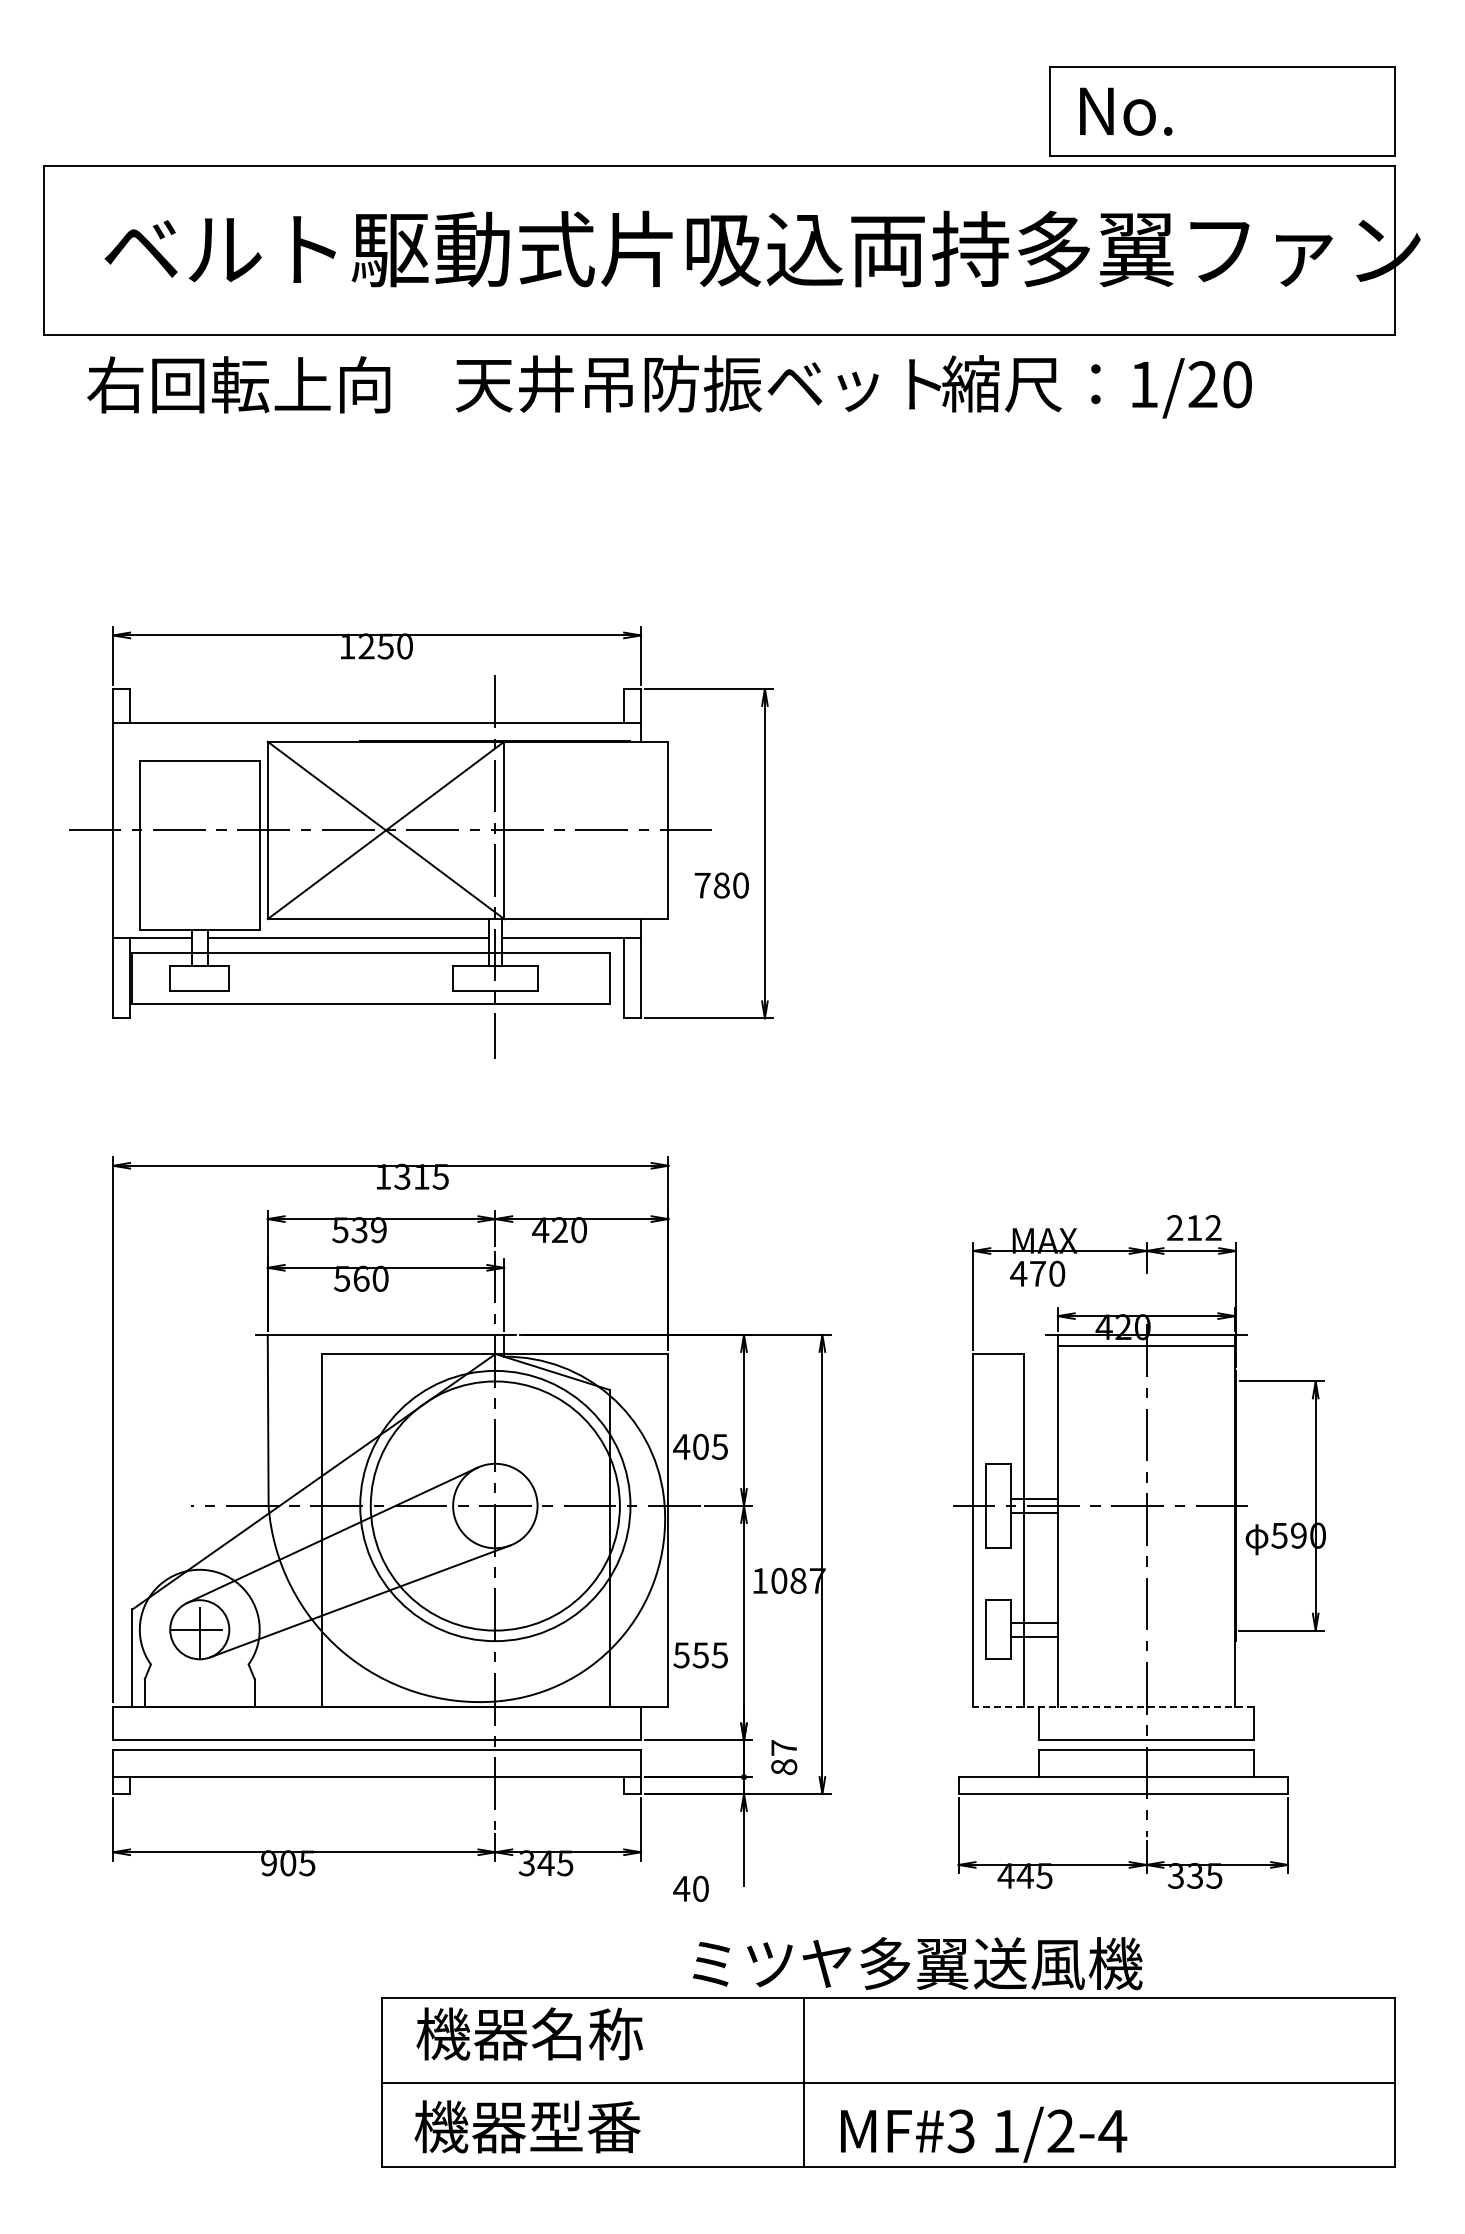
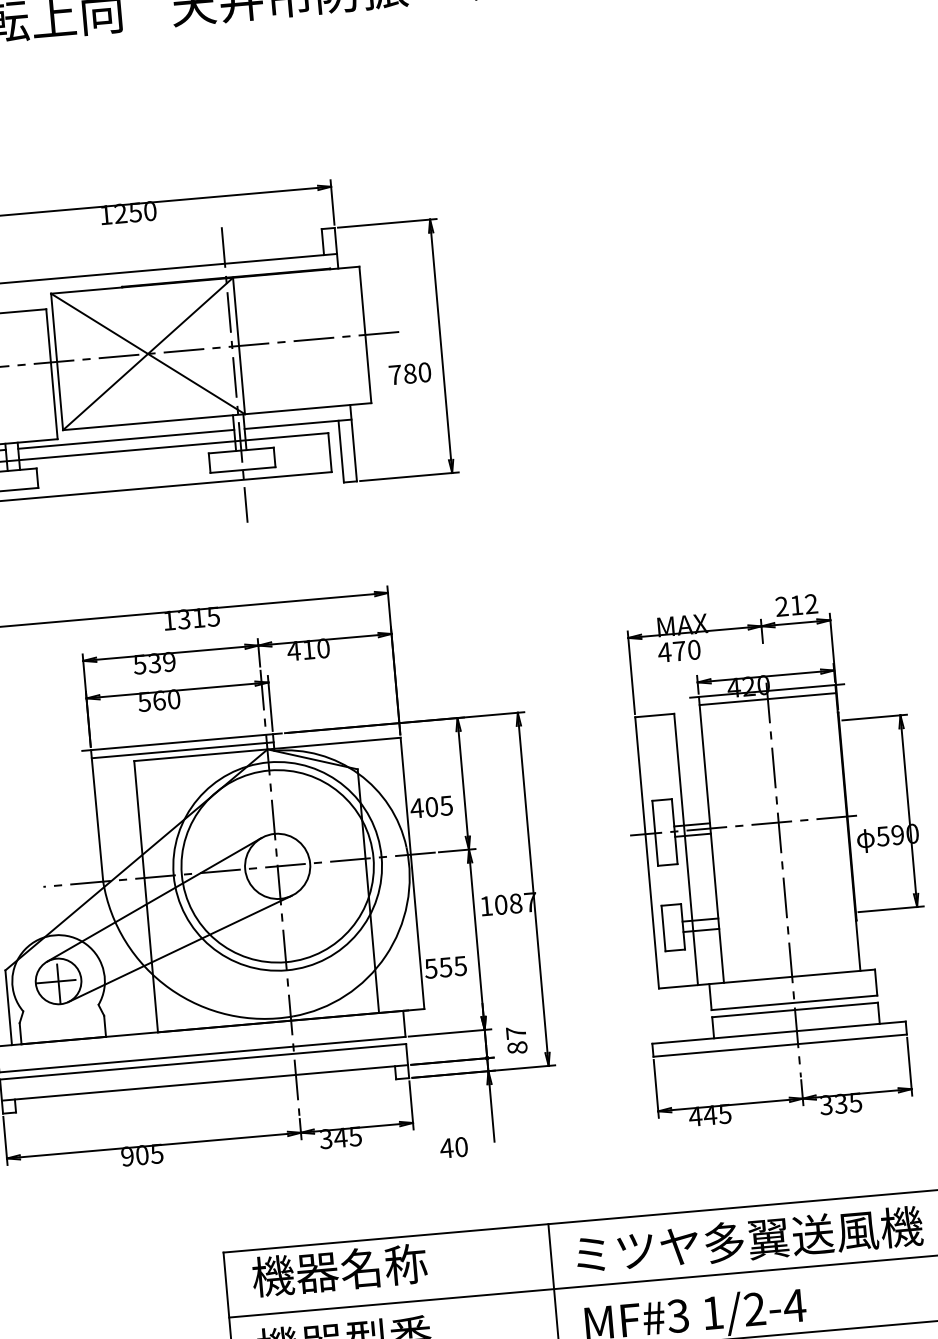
text: (559, 1229) -> (308, 649), 420 -> 410
line: (385, 1345) -> (182, 750), added
line: (1113, 1706) -> (766, 979), dashed -> solid
text: (917, 1963) -> (749, 1240), moved

